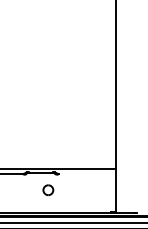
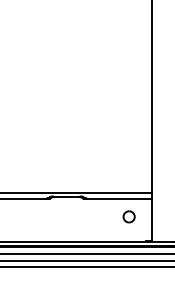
line: (87, 174) -> (119, 198), added
part: (47, 189) -> (128, 216), moved

